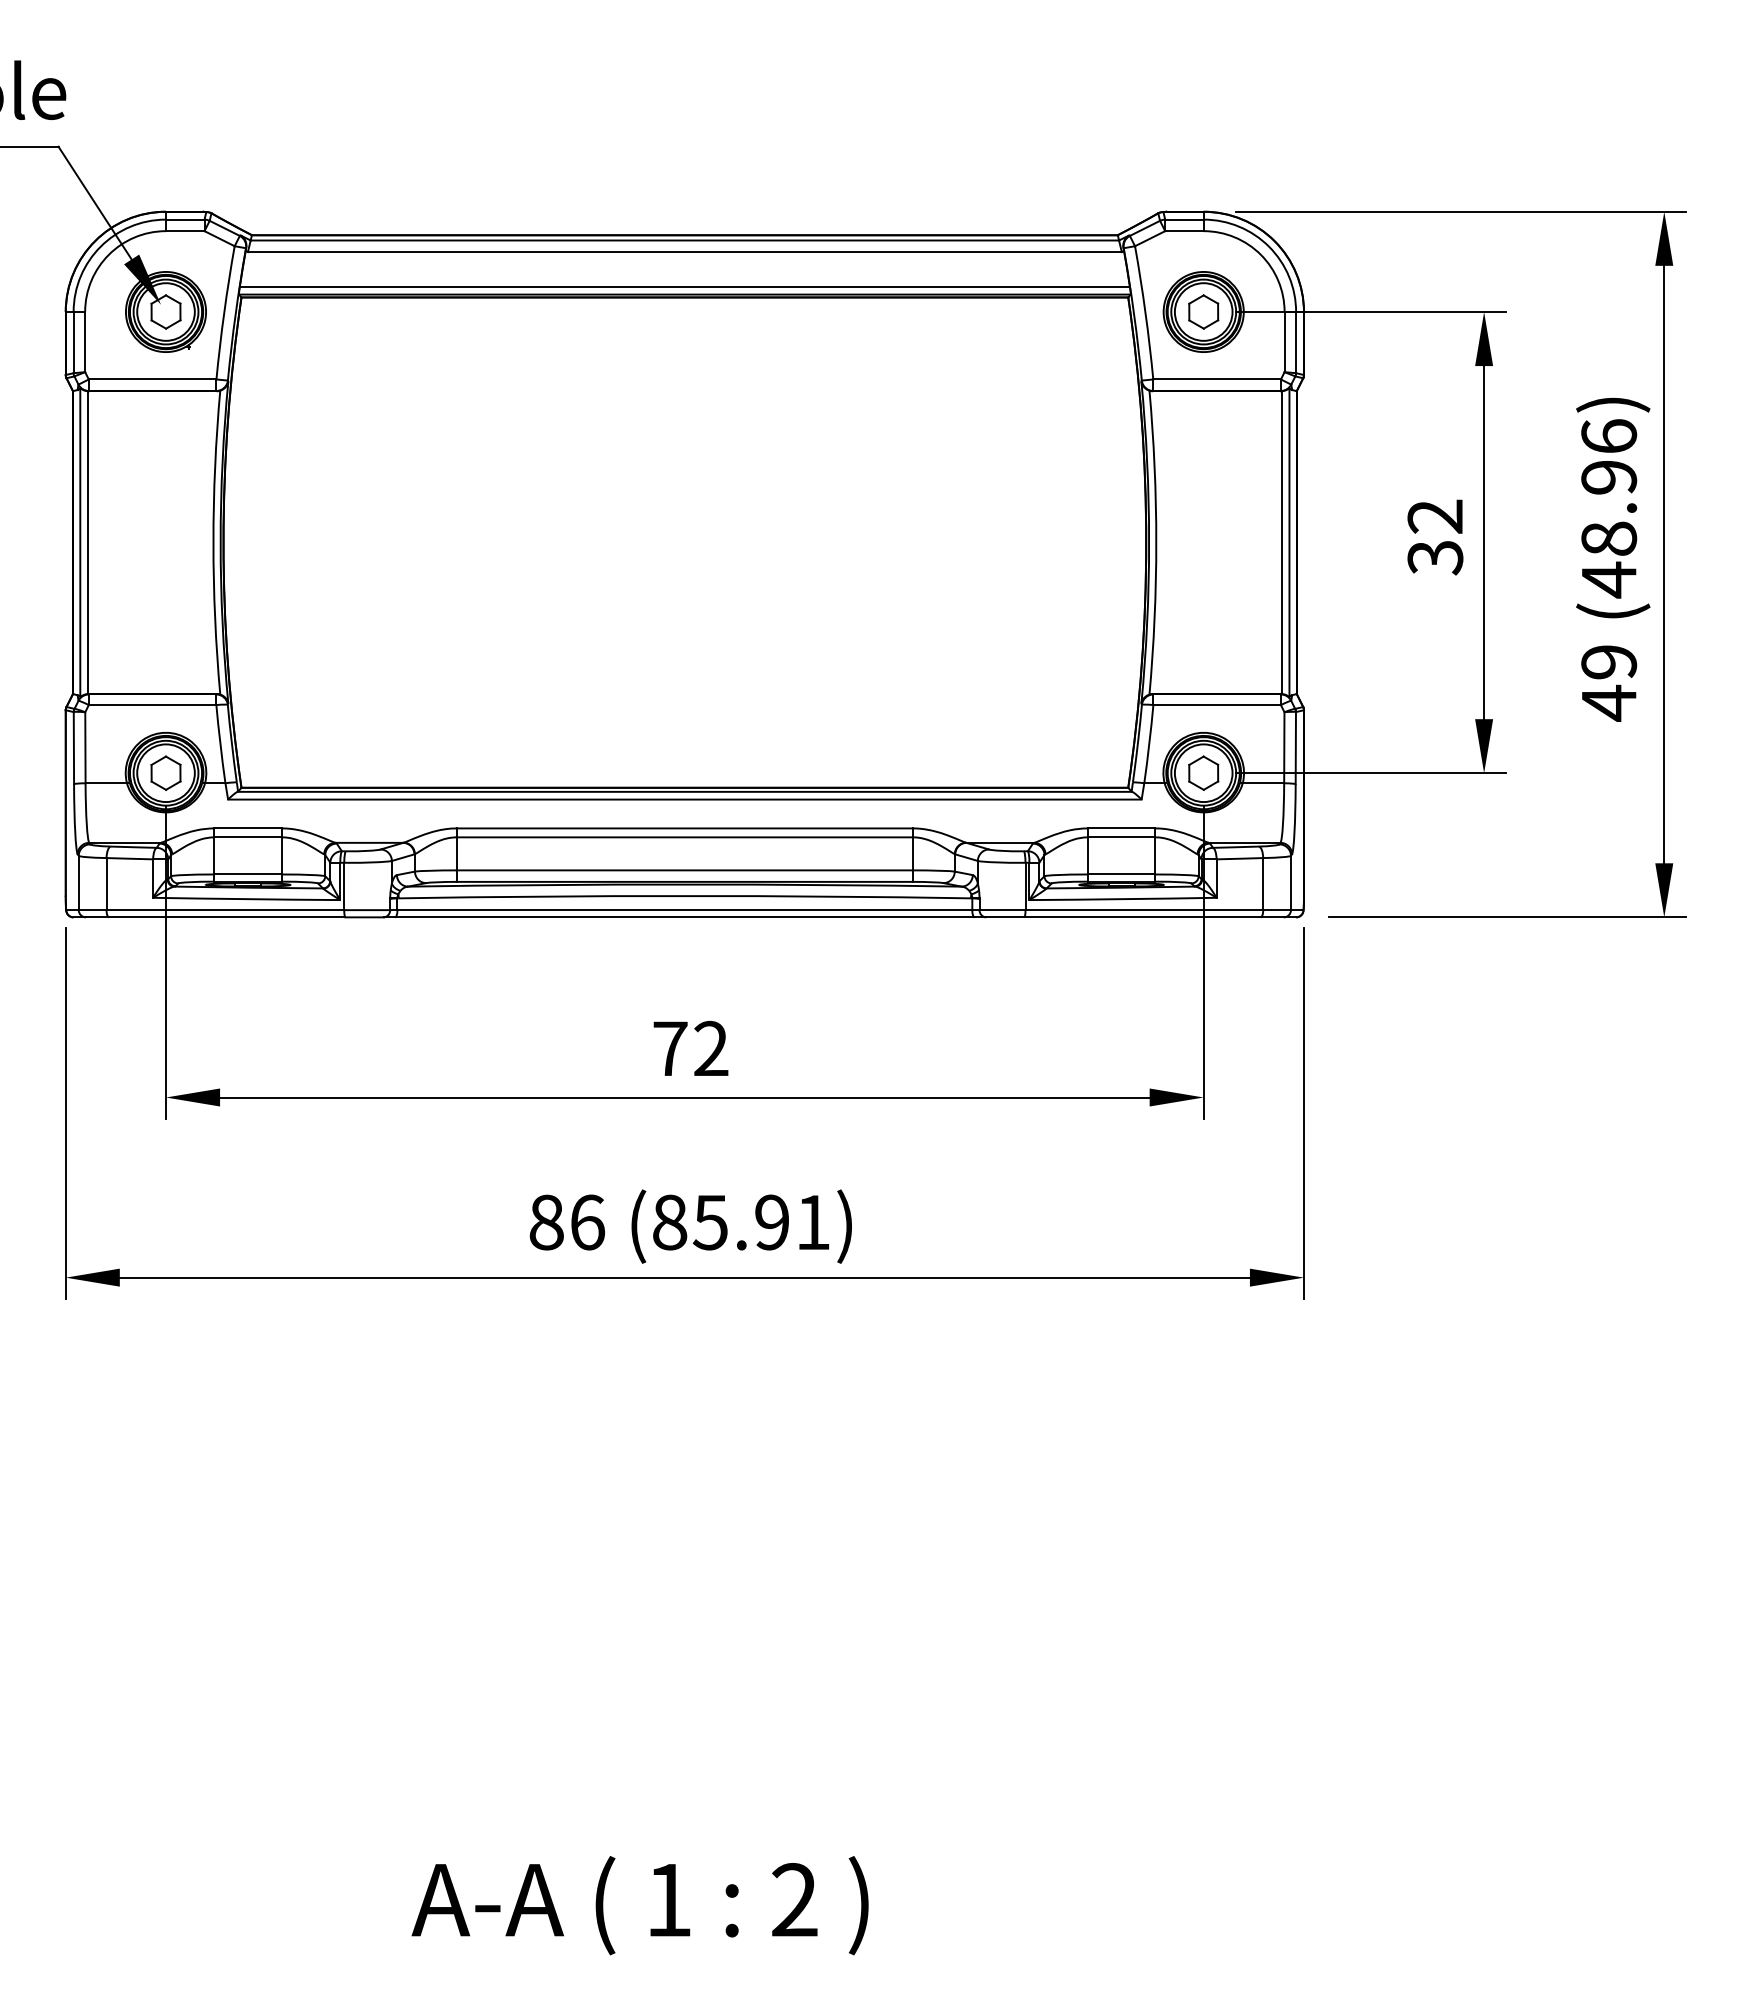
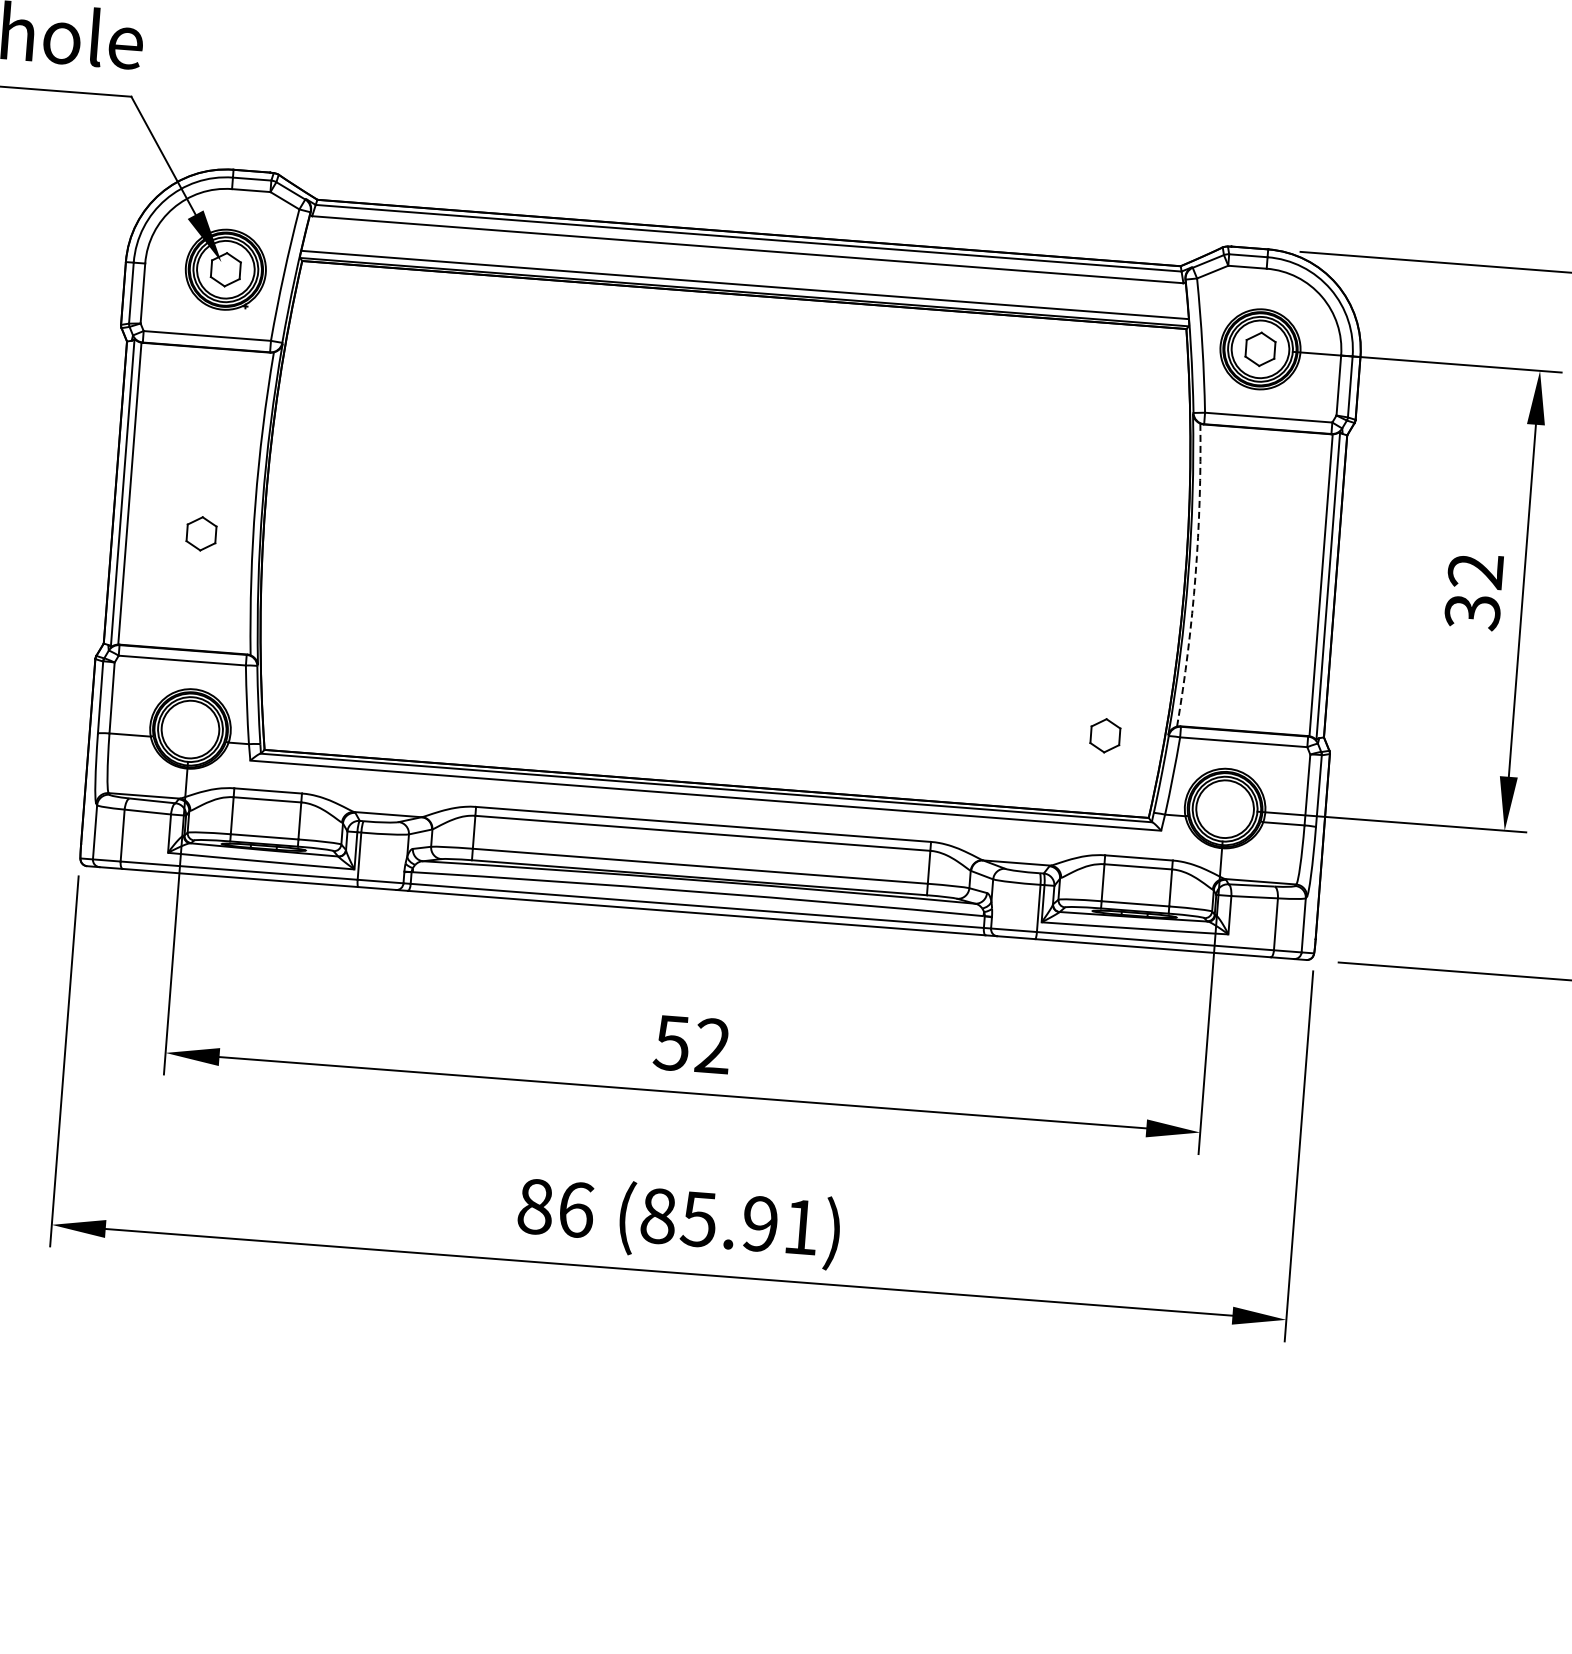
arc: (1156, 542) -> (1195, 575), solid -> dashed
part: (165, 772) -> (201, 533), moved
part: (1203, 772) -> (1105, 735), moved
text: (669, 1048) -> (671, 1042), 72 -> 52

